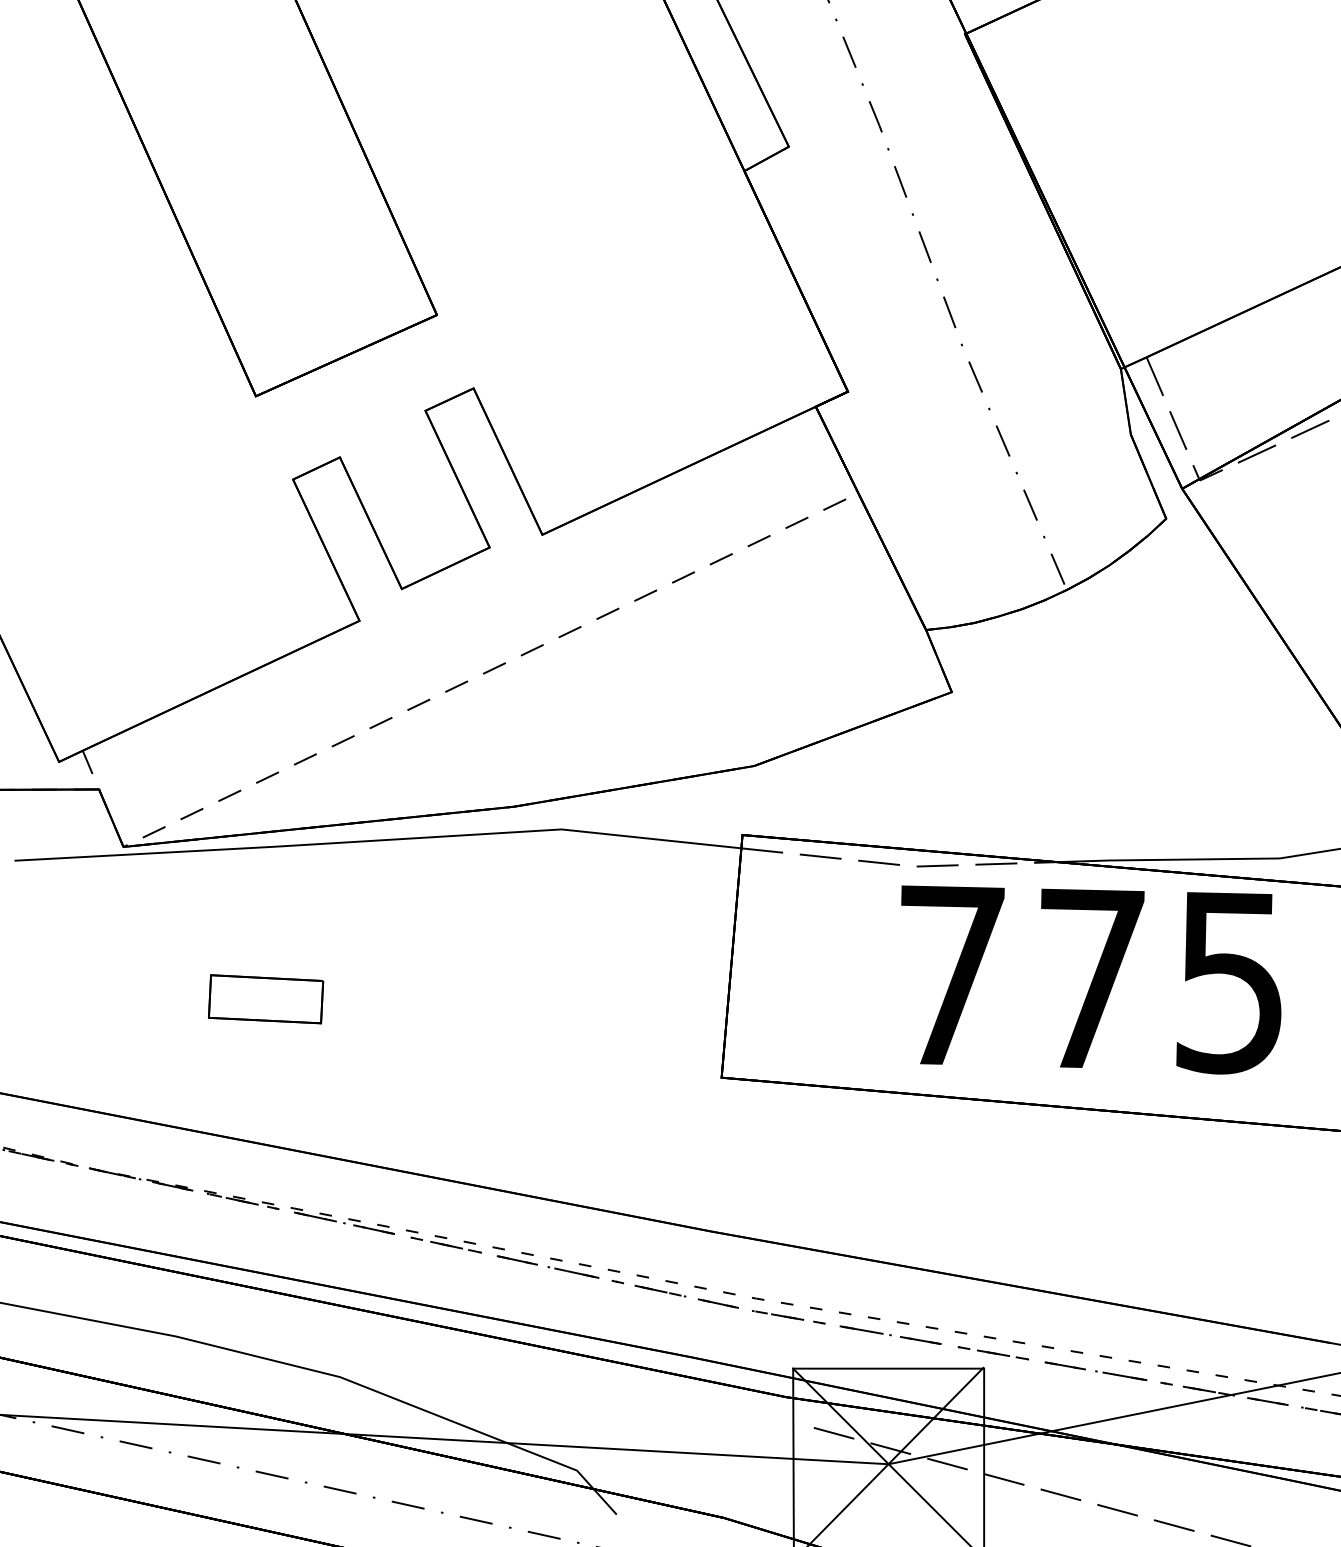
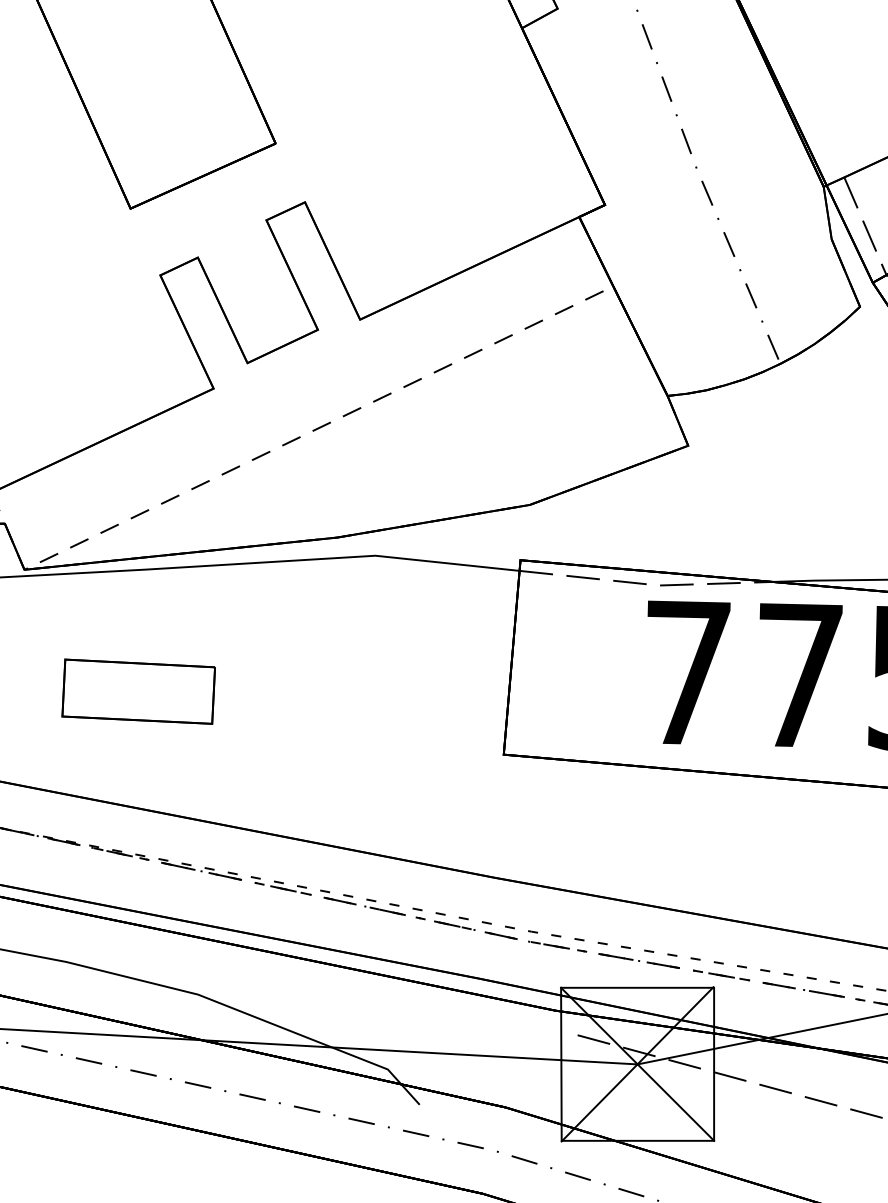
part: (265, 999) -> (138, 692), size x1.67

